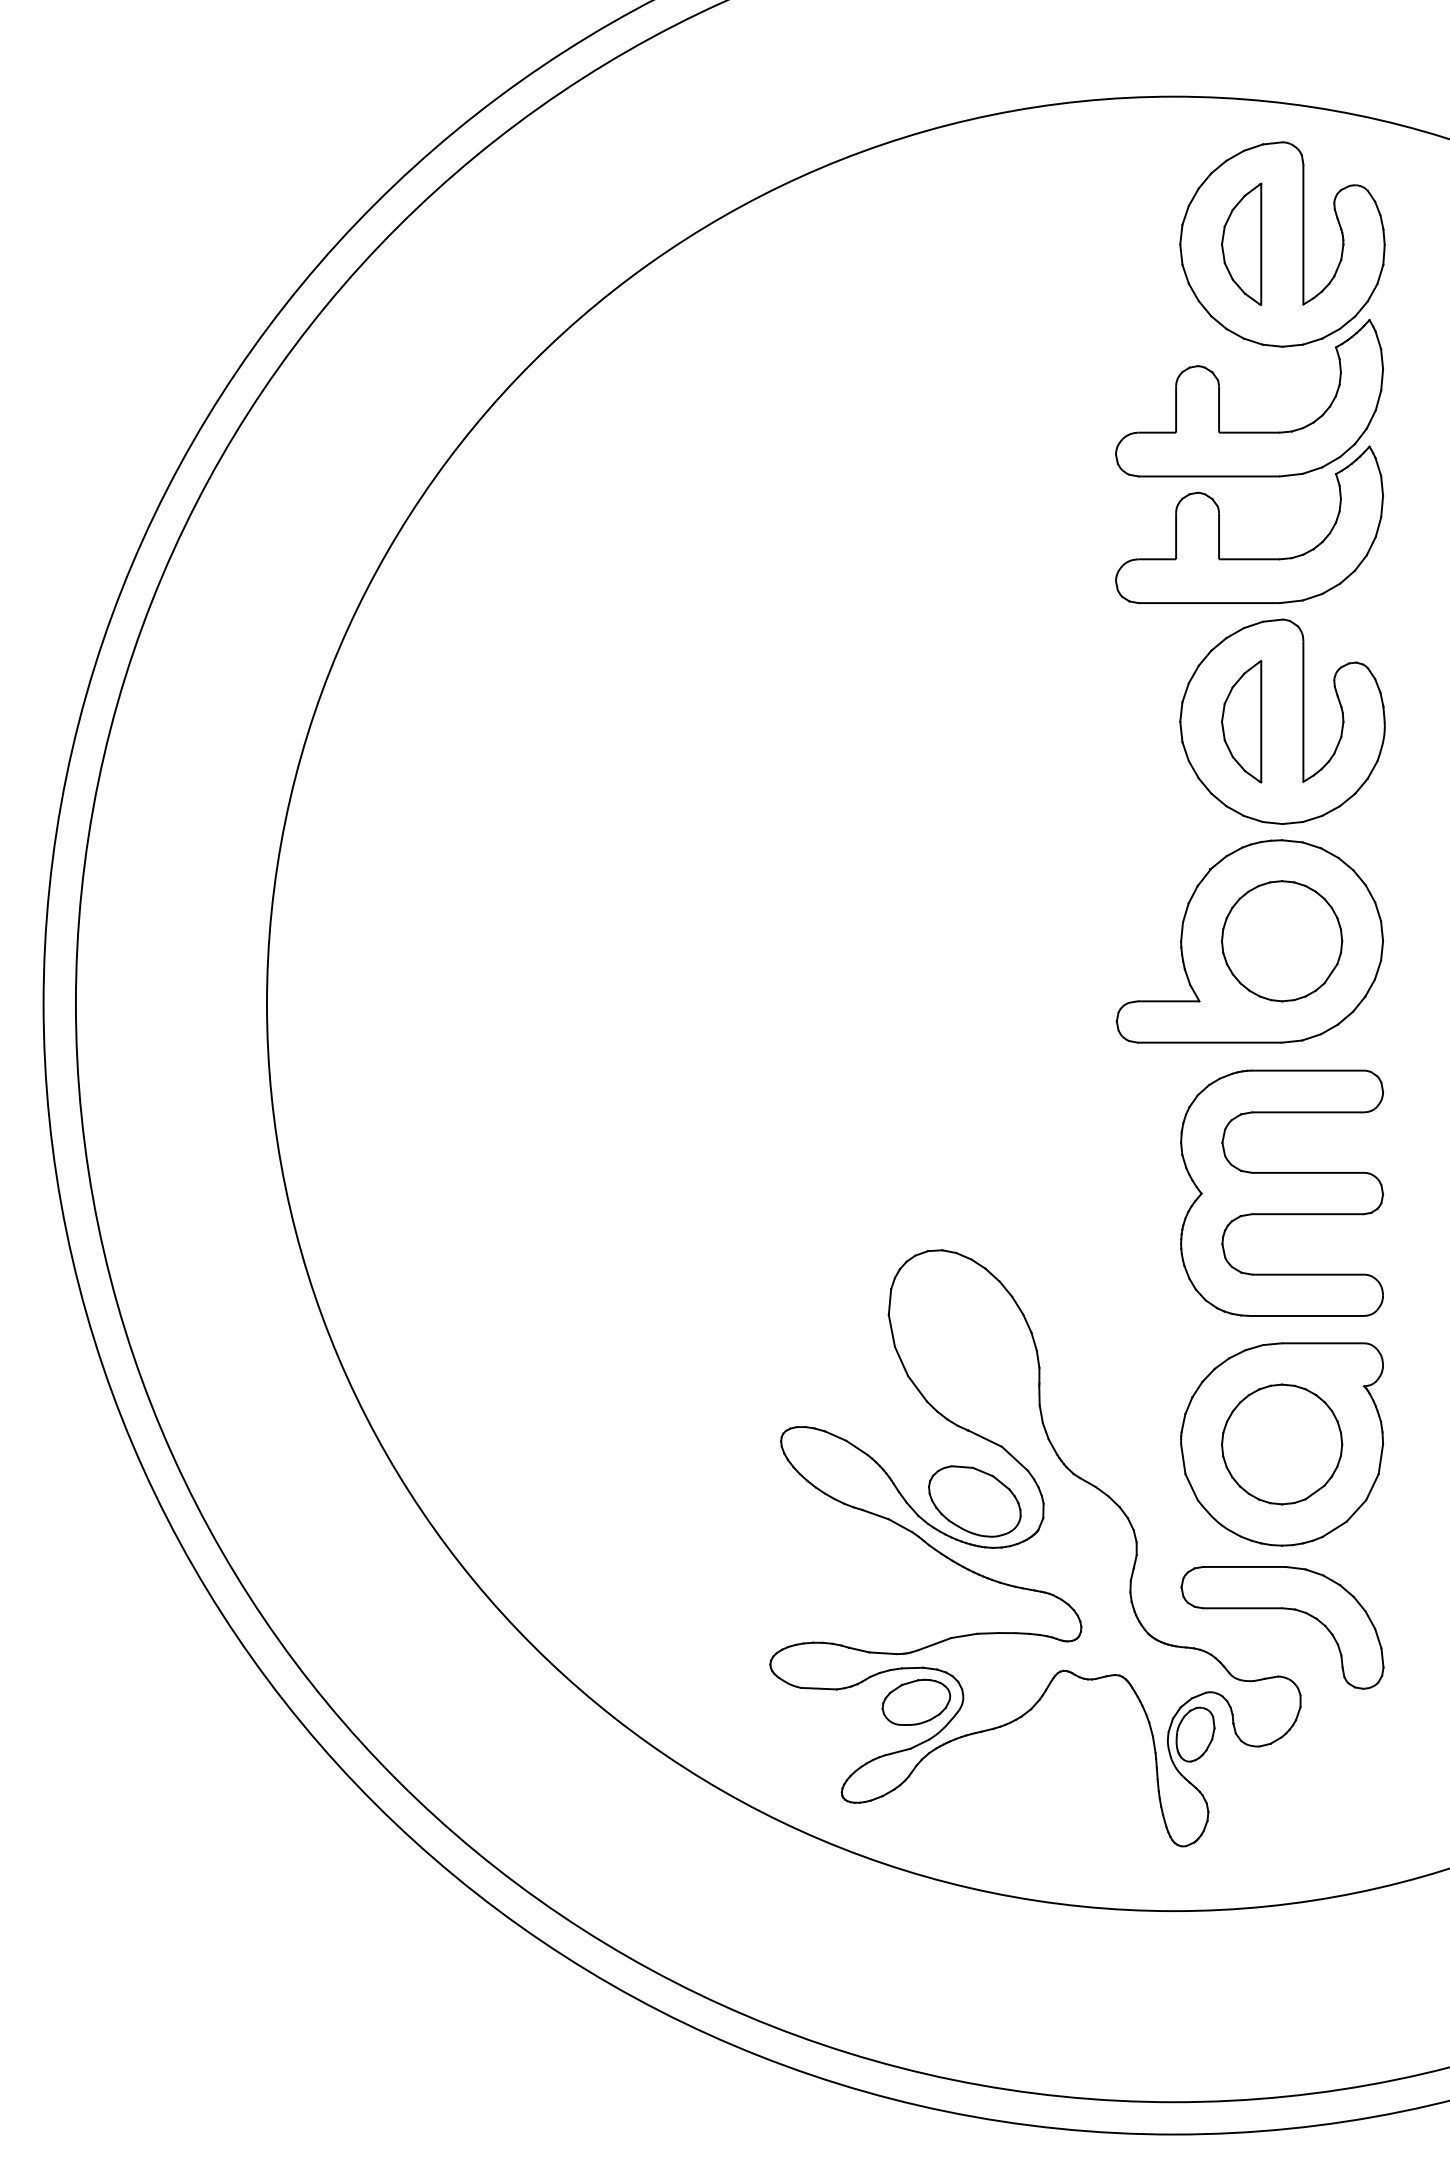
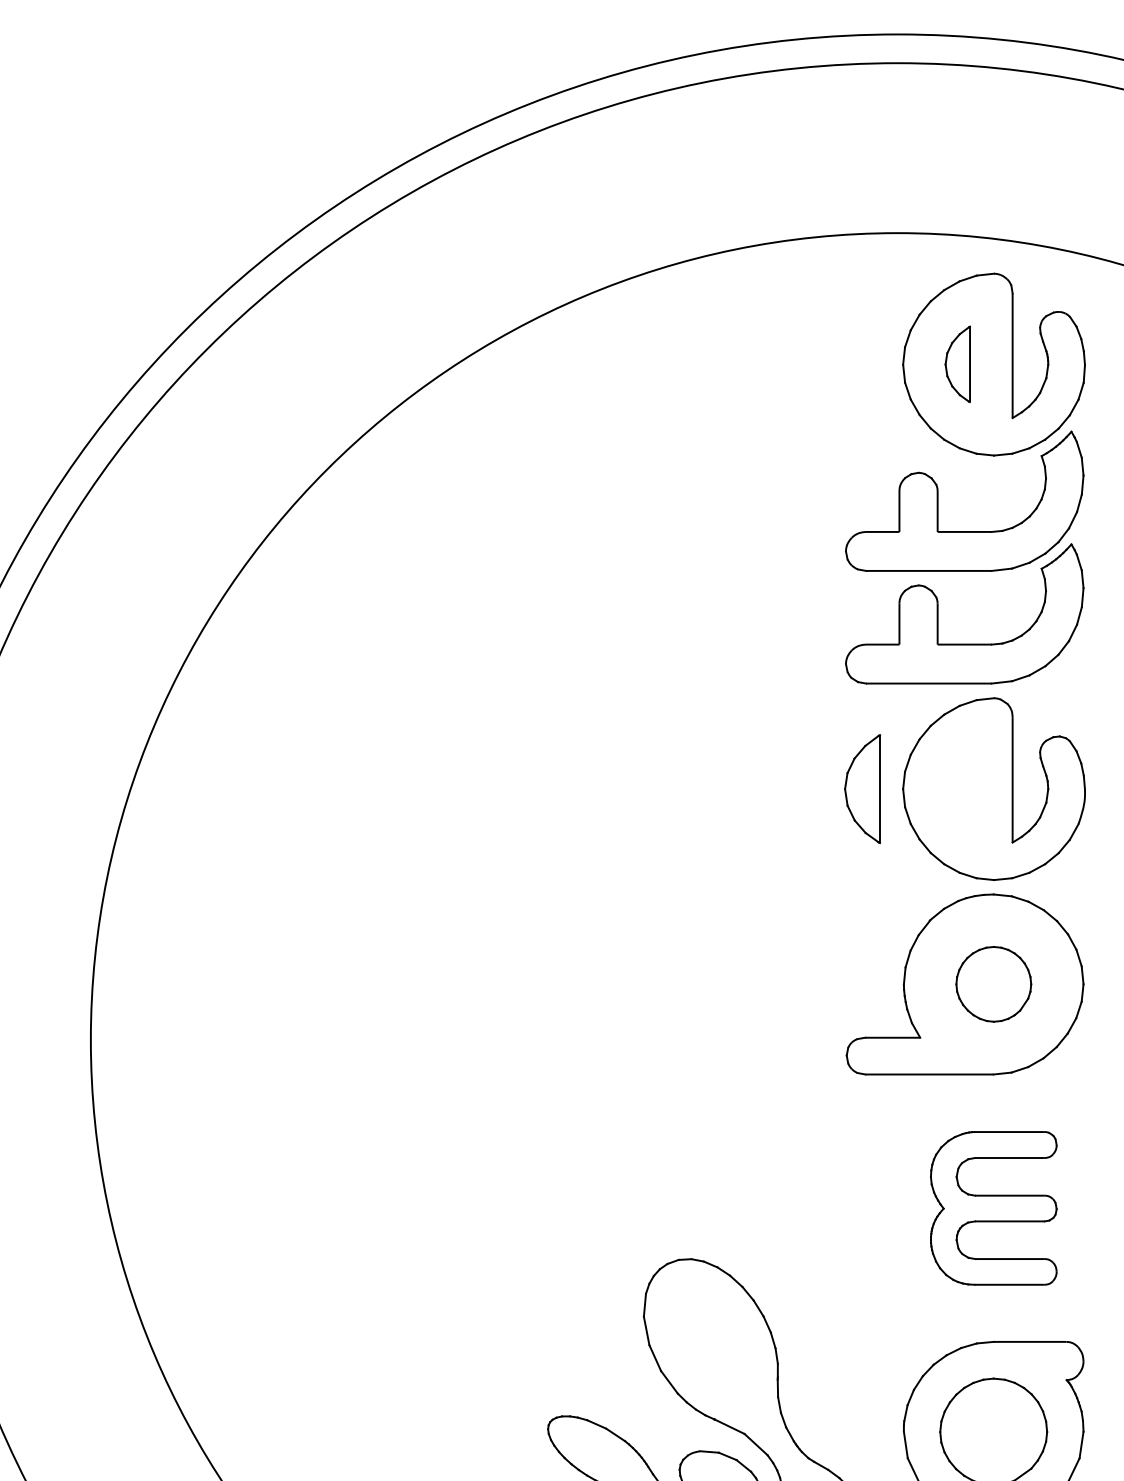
part: (1241, 243) -> (957, 363), size x0.7
part: (1241, 721) -> (862, 788), moved
part: (1282, 941) -> (994, 984), size x0.7
part: (1282, 1192) -> (994, 1207), size x0.7

